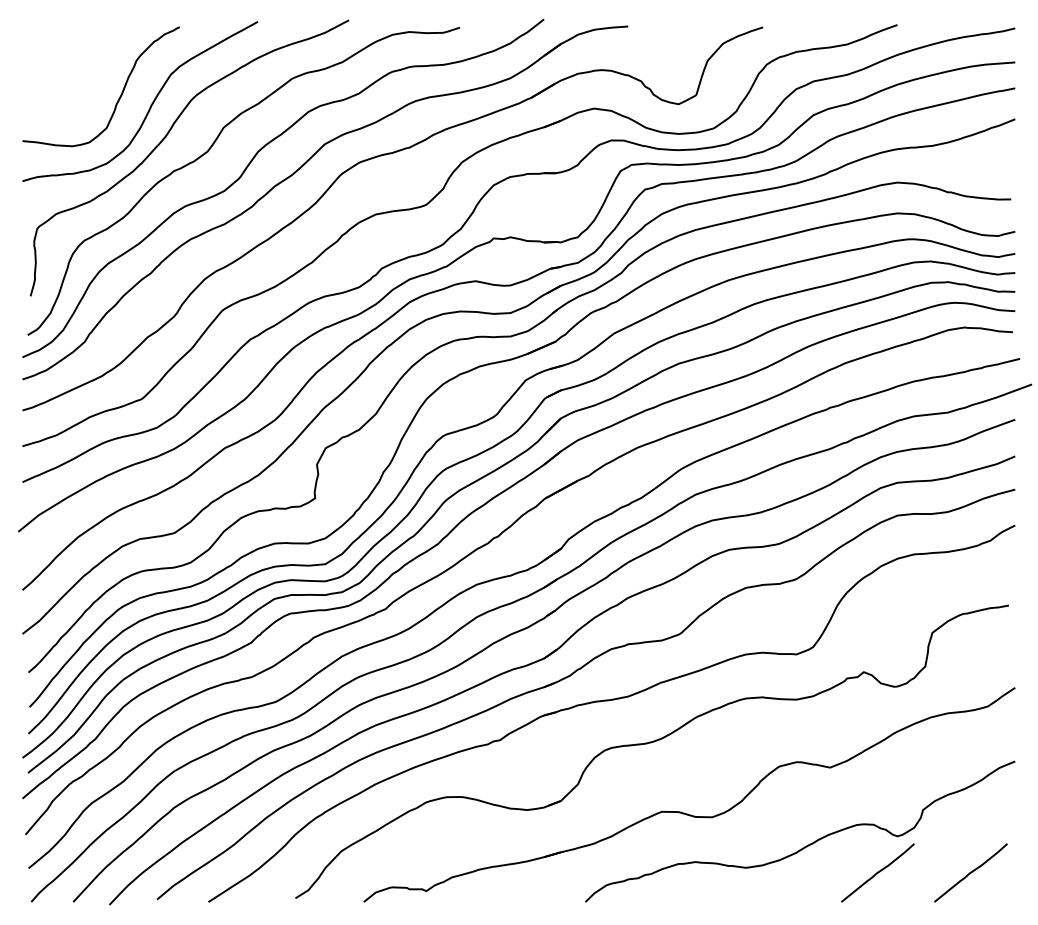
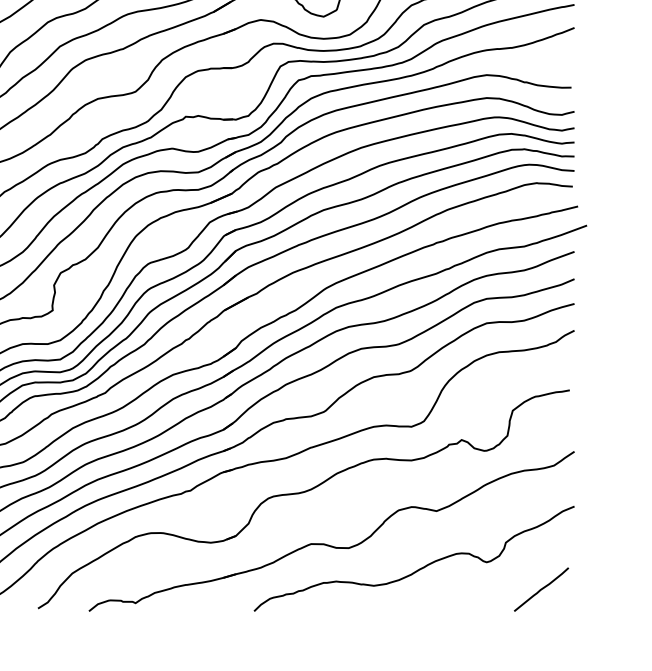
line: (877, 872) -> (471, 589), removed

